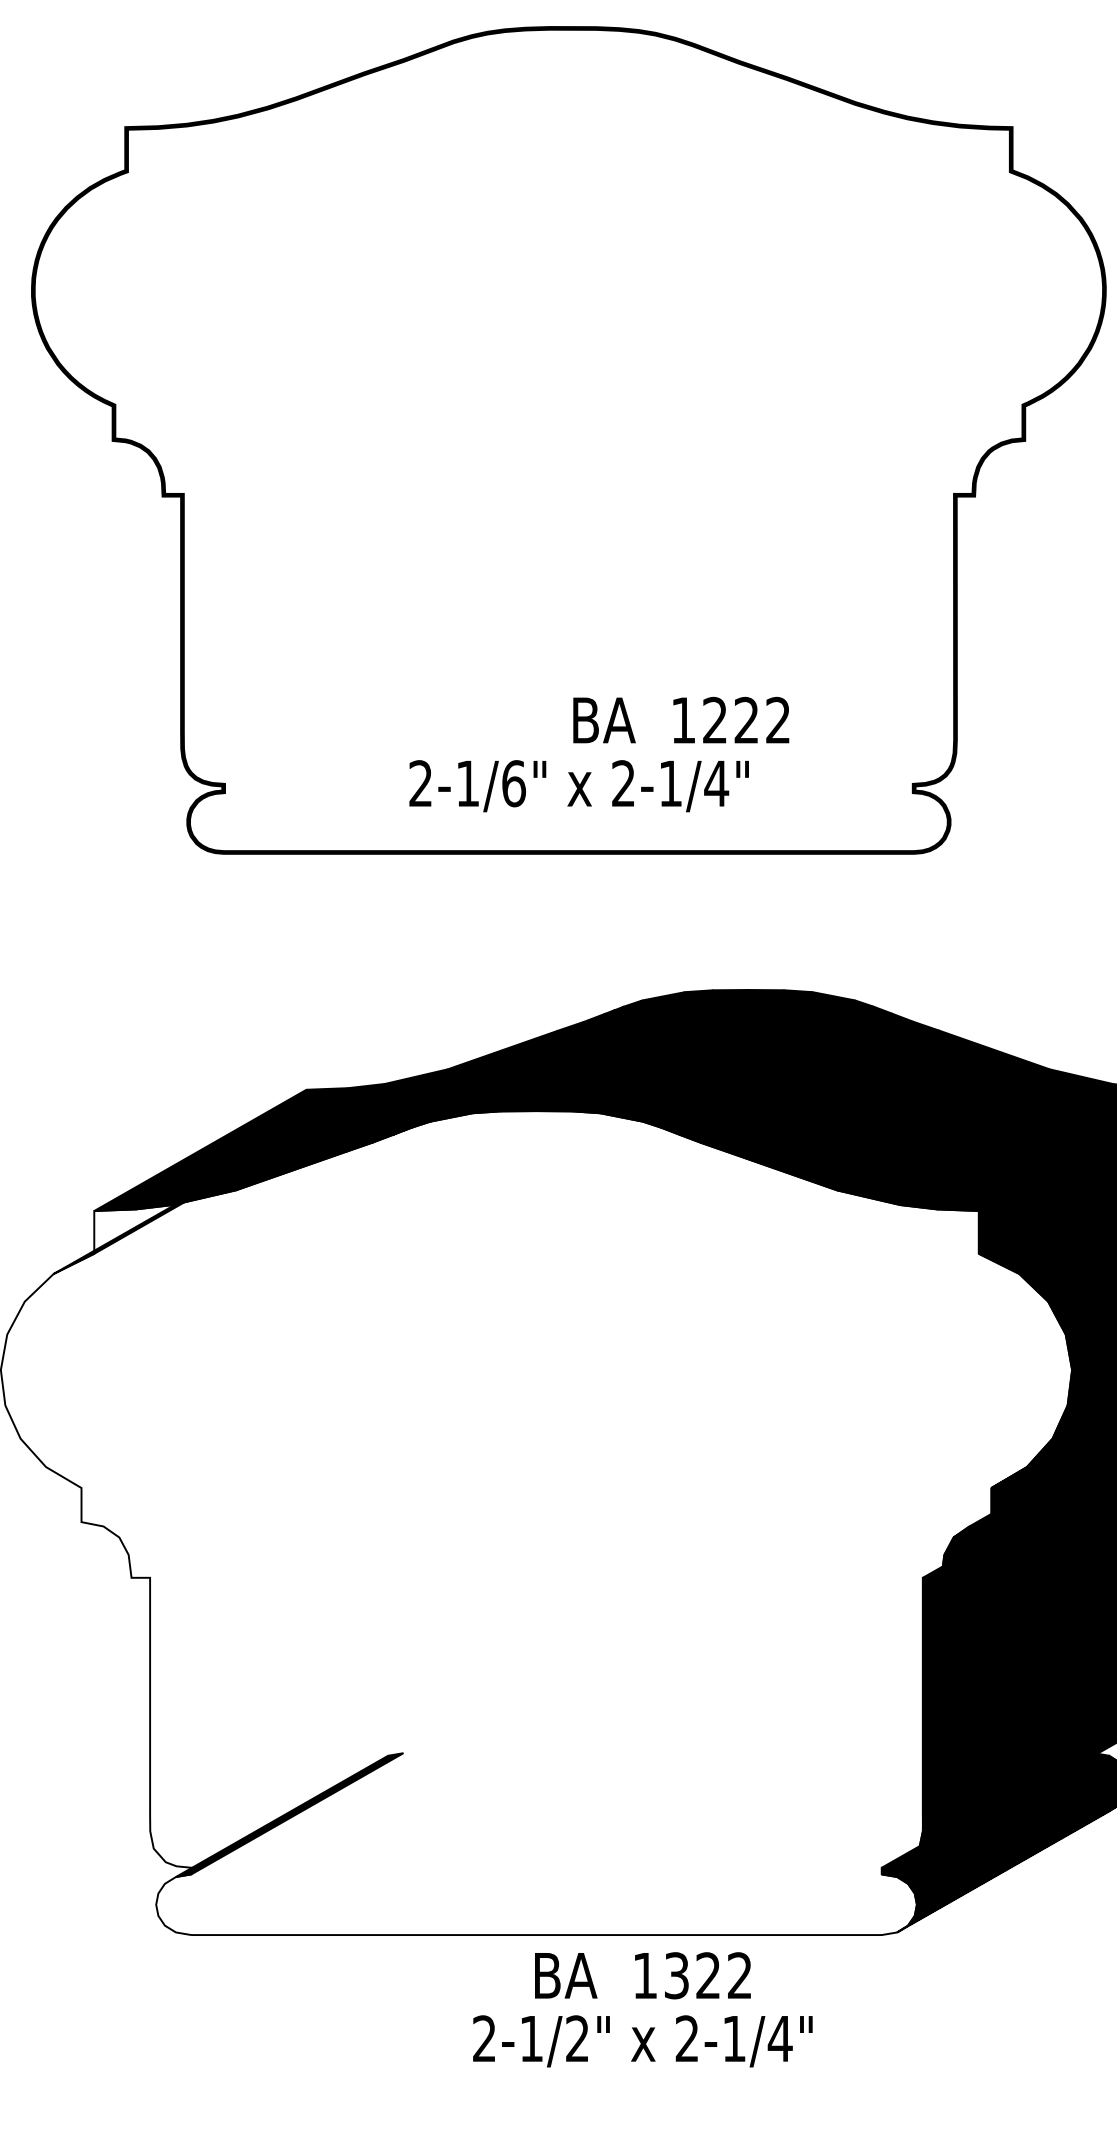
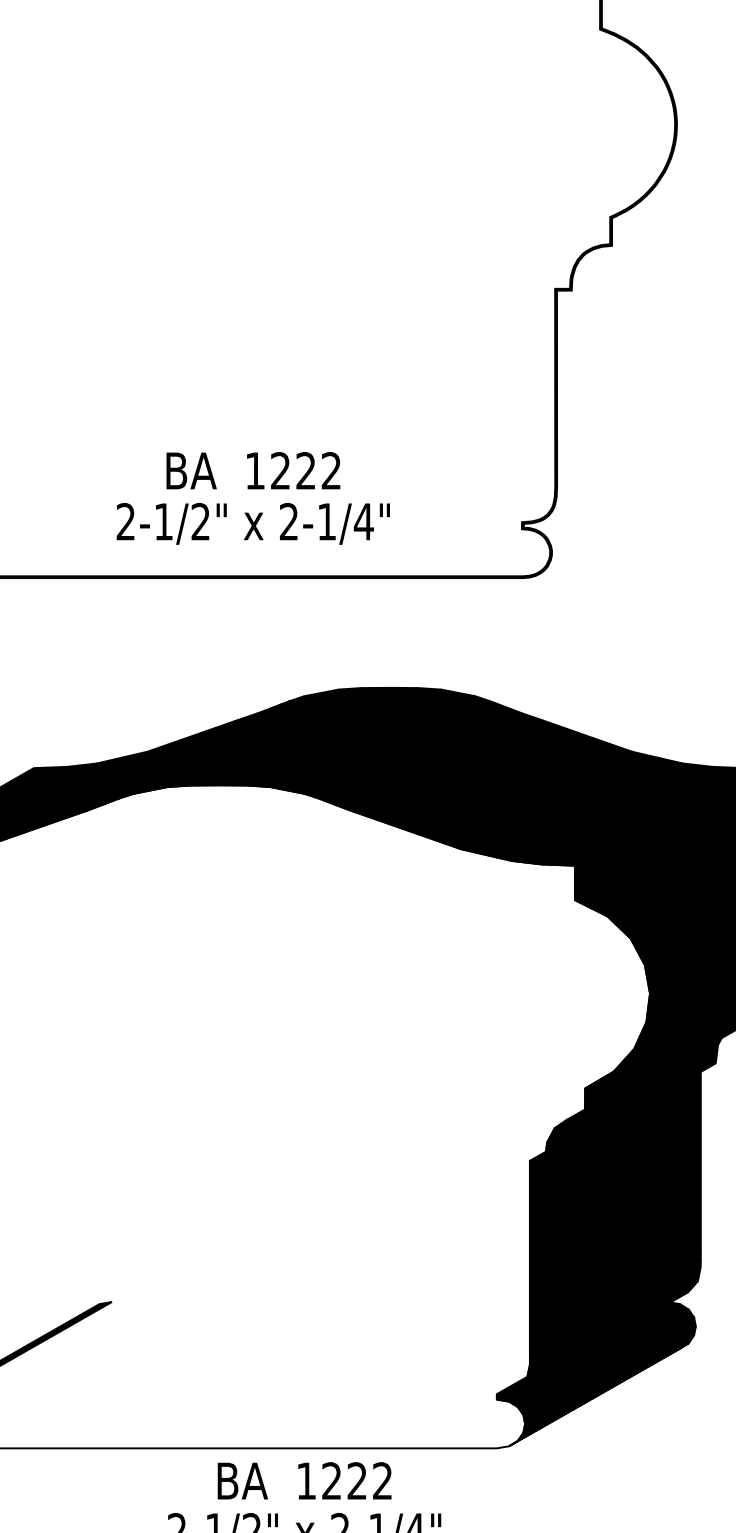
text: (681, 719) -> (253, 470), moved
text: (514, 783) -> (201, 521), 2-1/6" -> 2-1/2"
text: (676, 1975) -> (331, 1480), 1322 -> 1222

